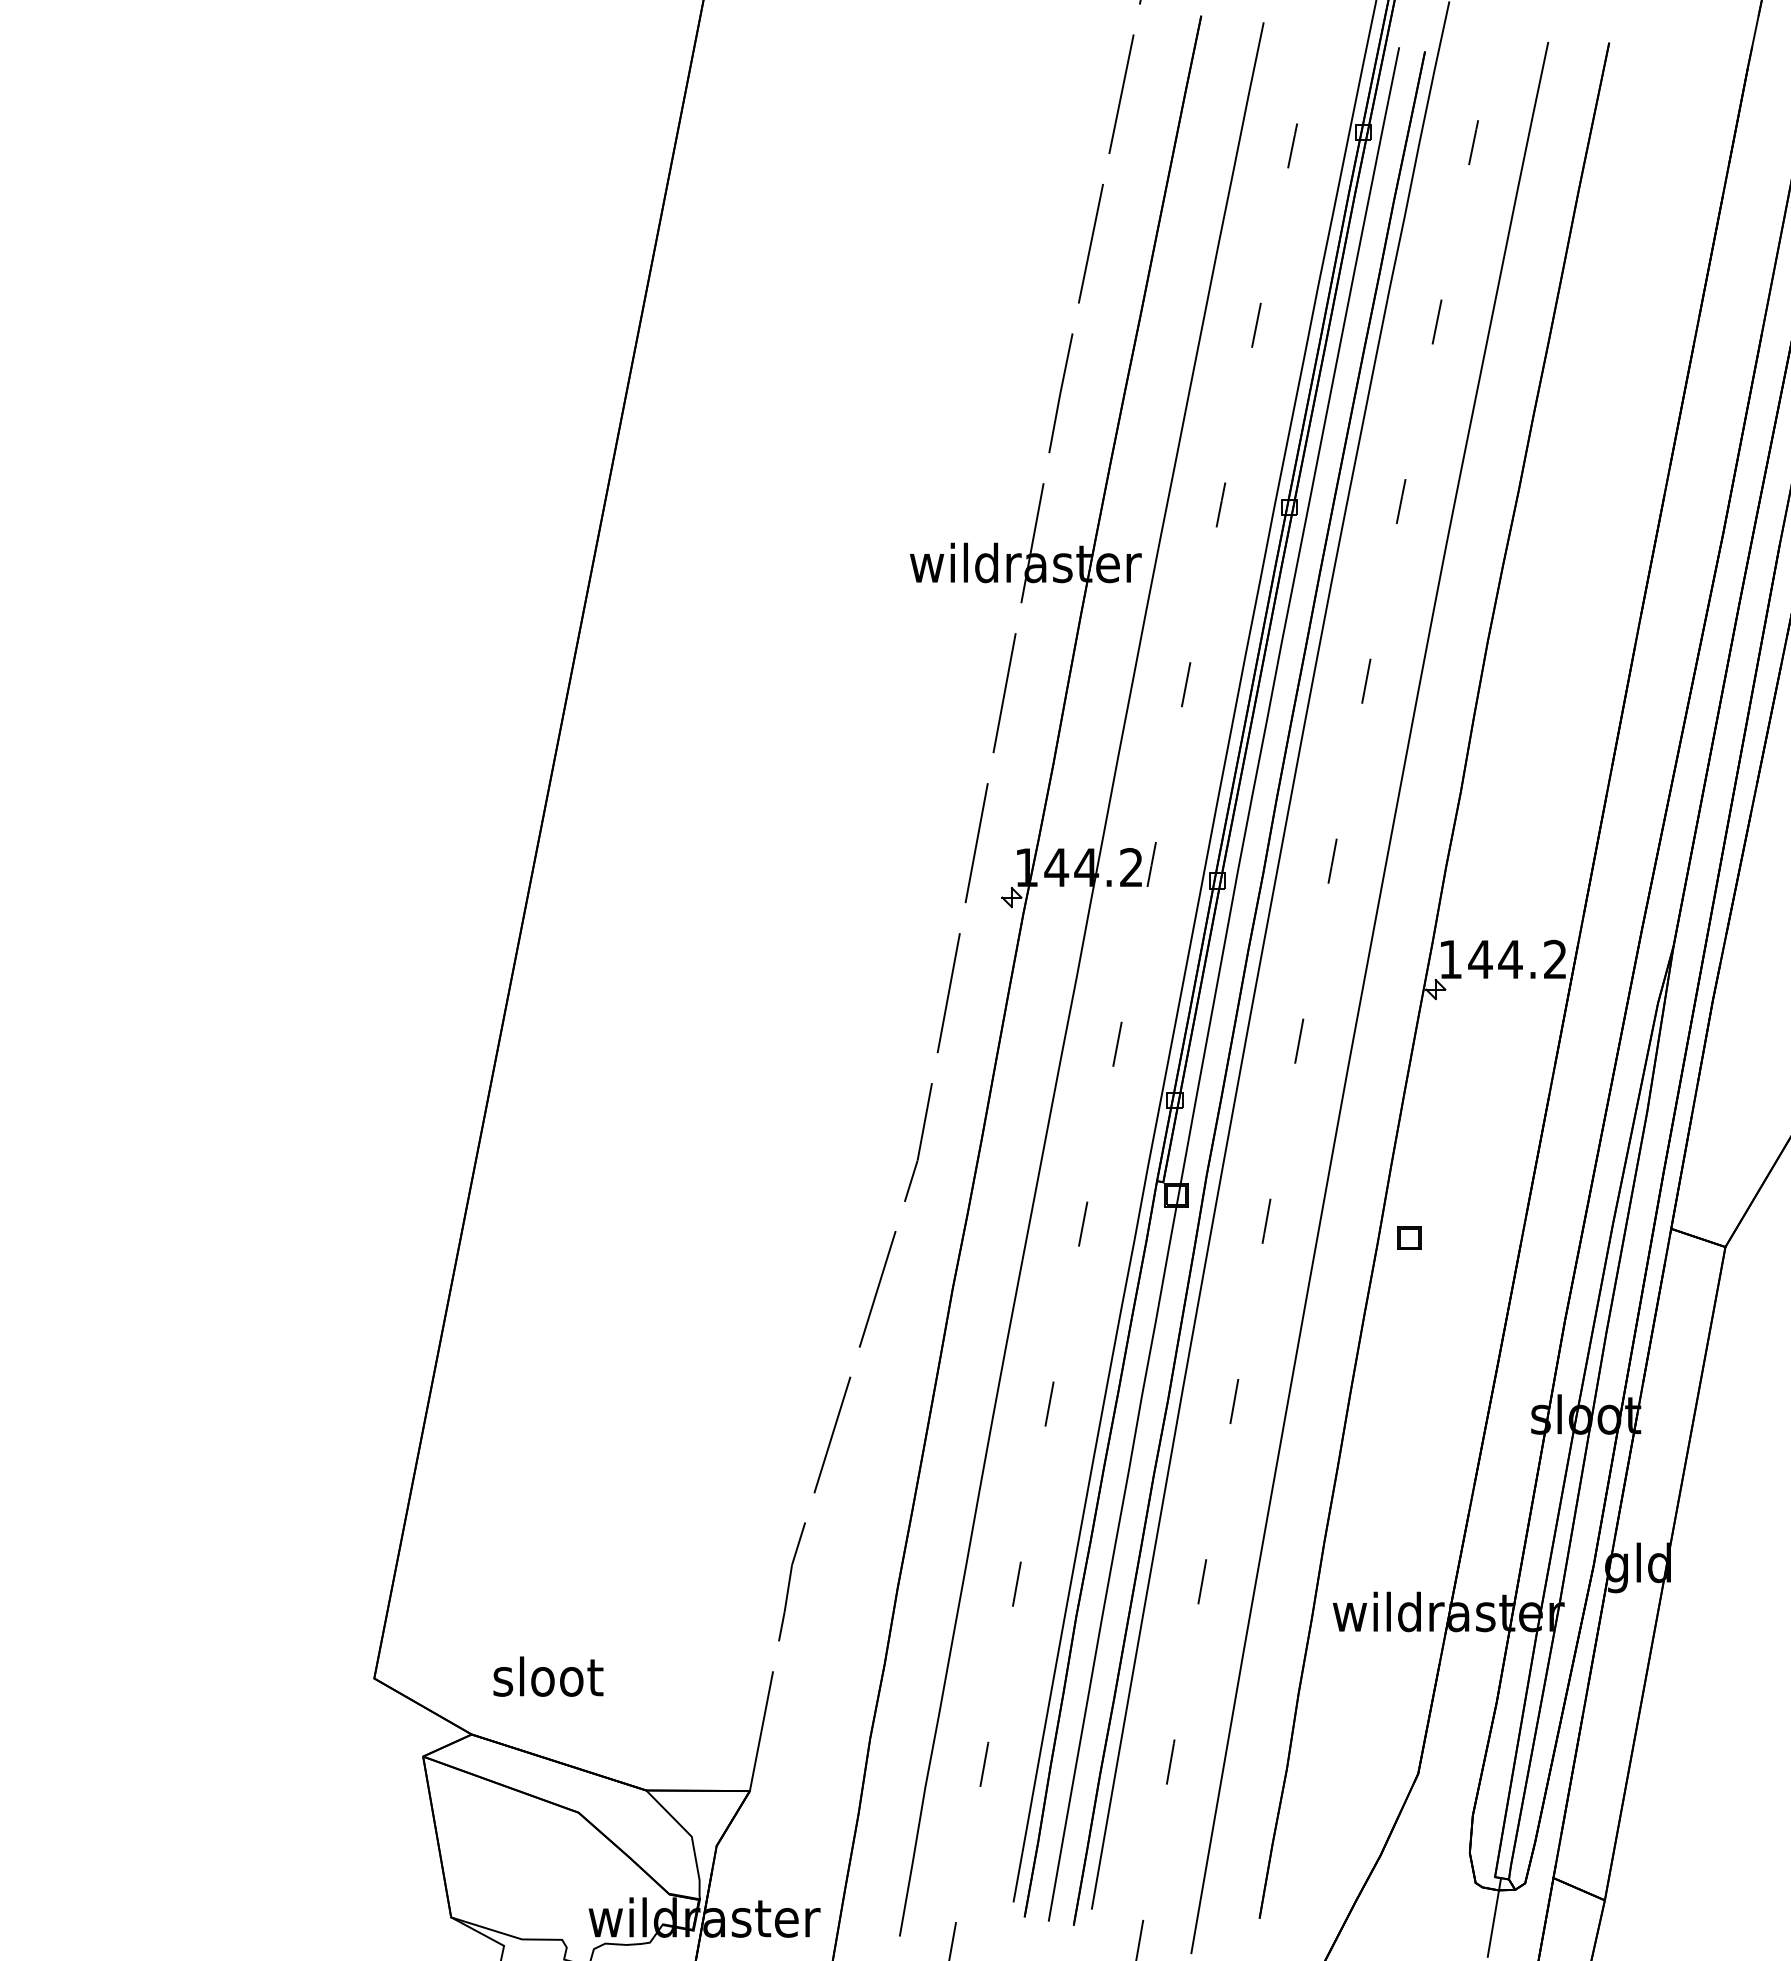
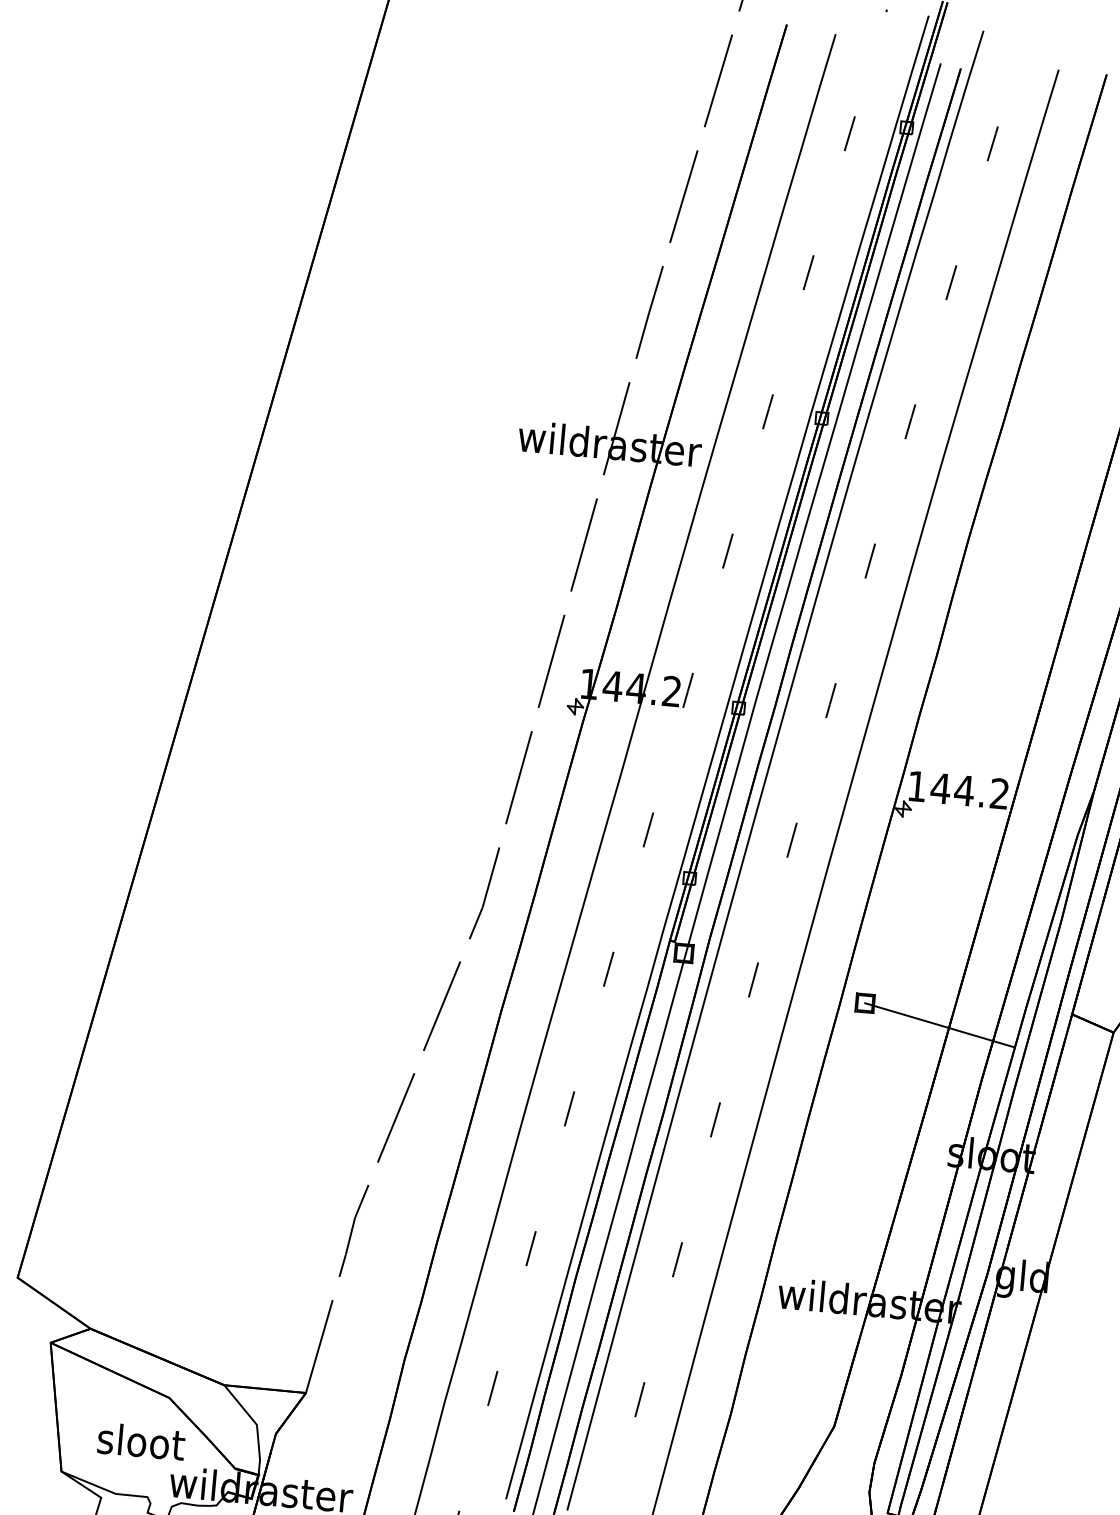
line: (1505, 1257) -> (939, 1025), added
text: (548, 1676) -> (141, 1441), moved

